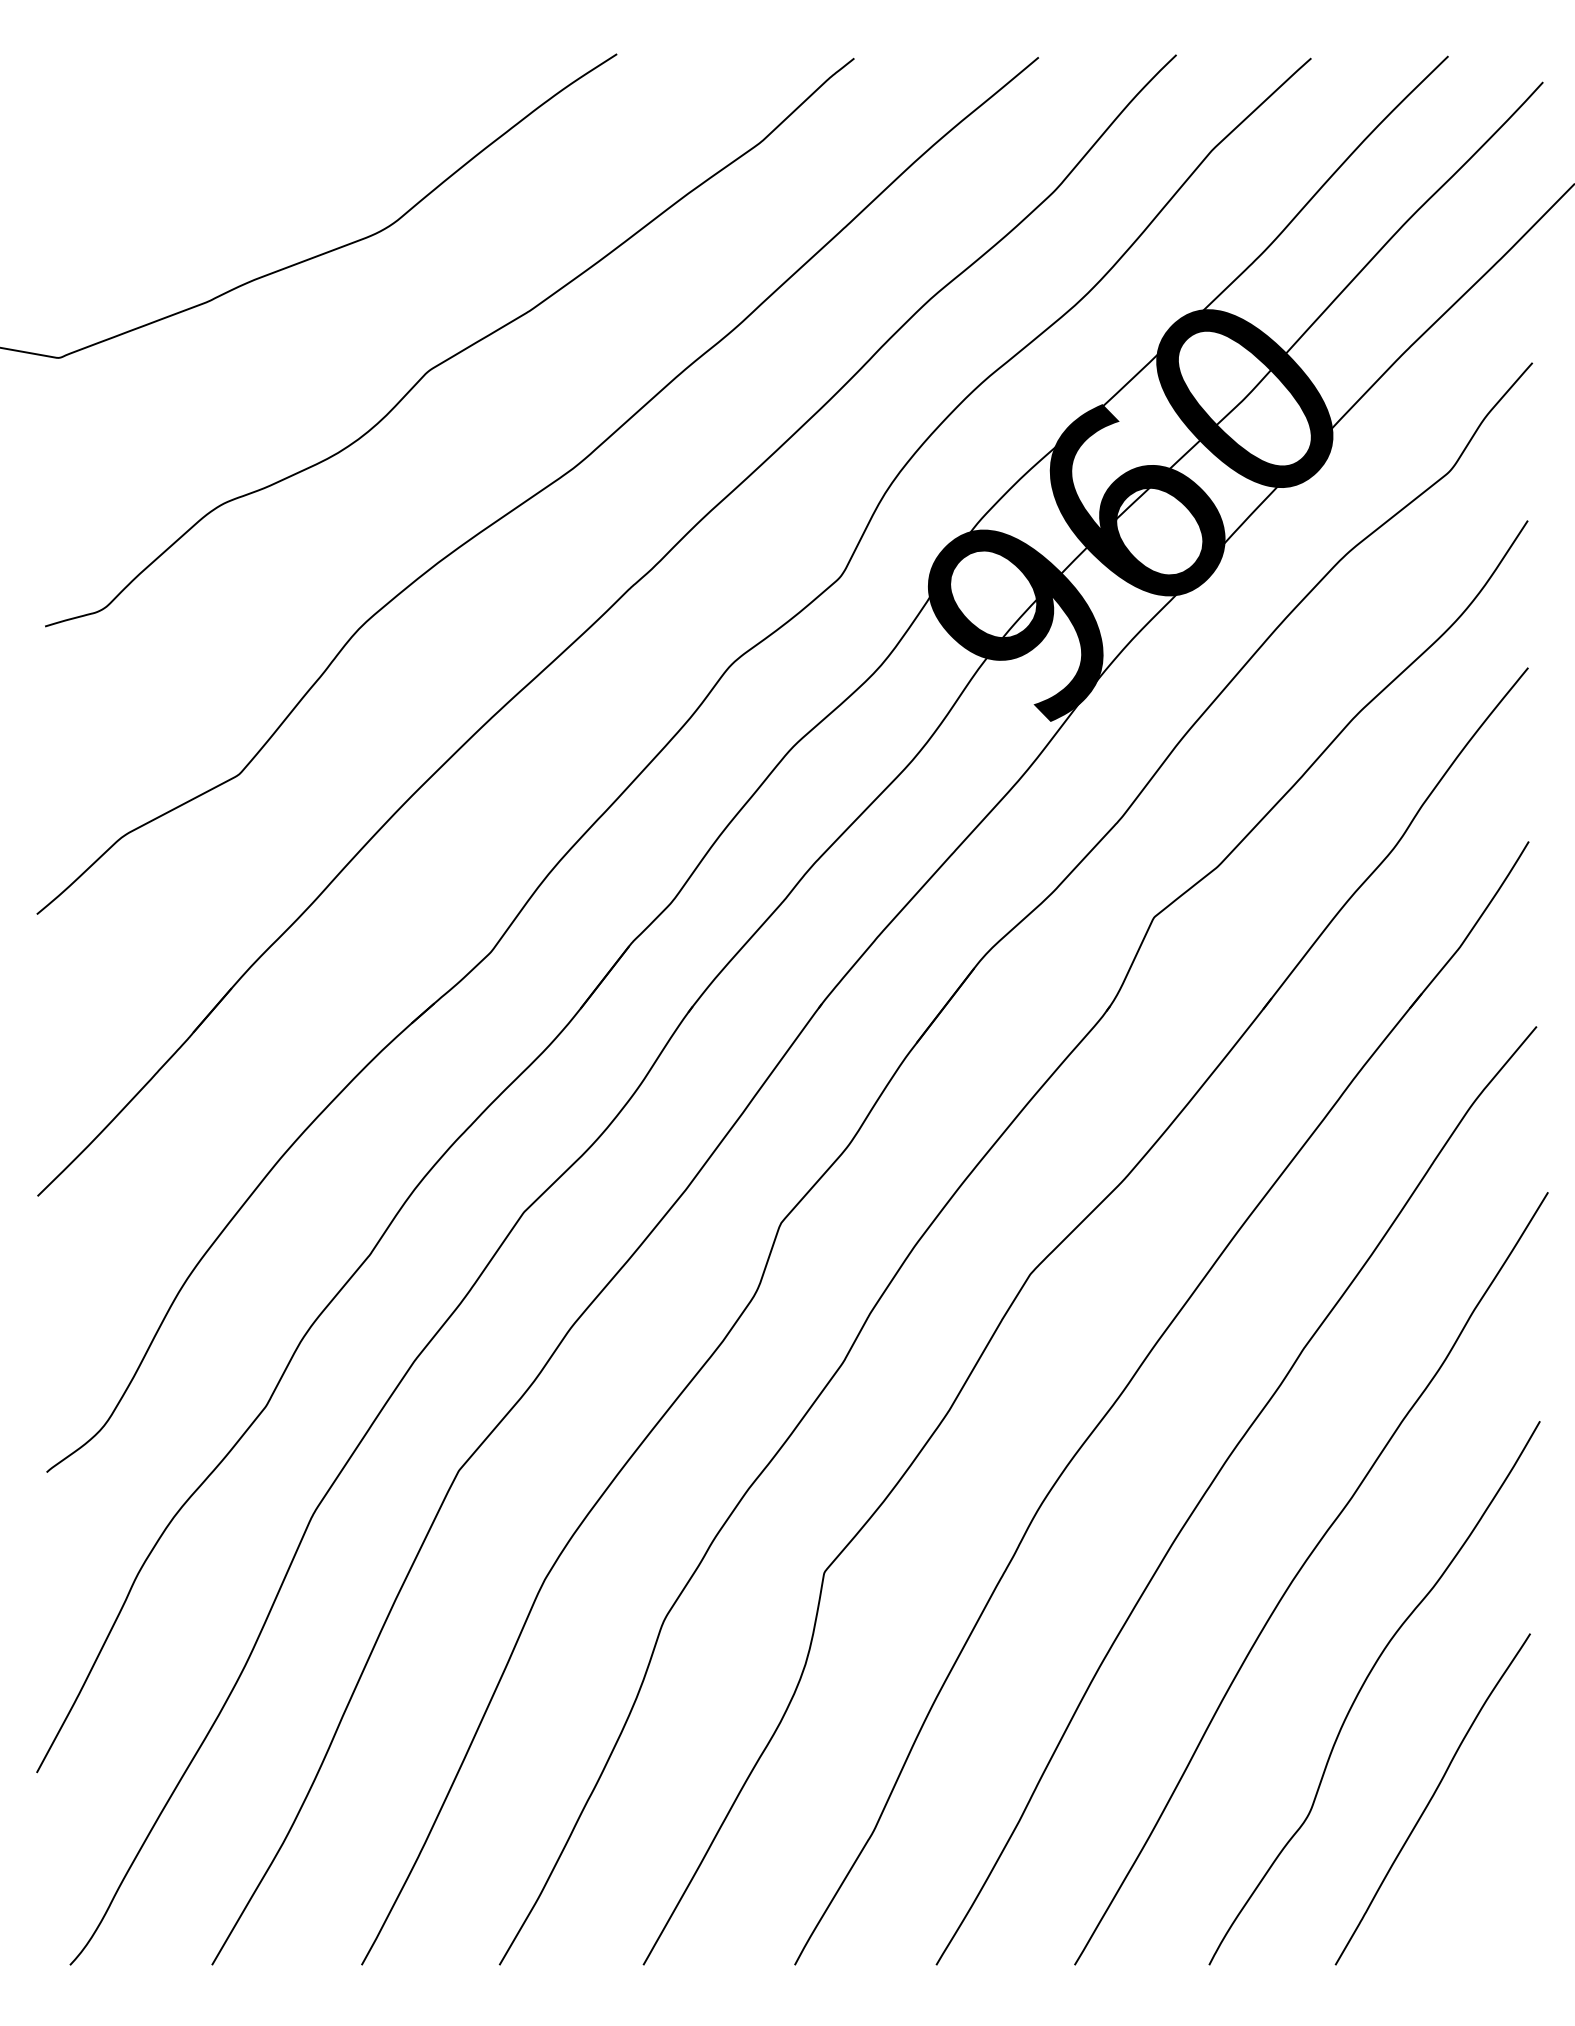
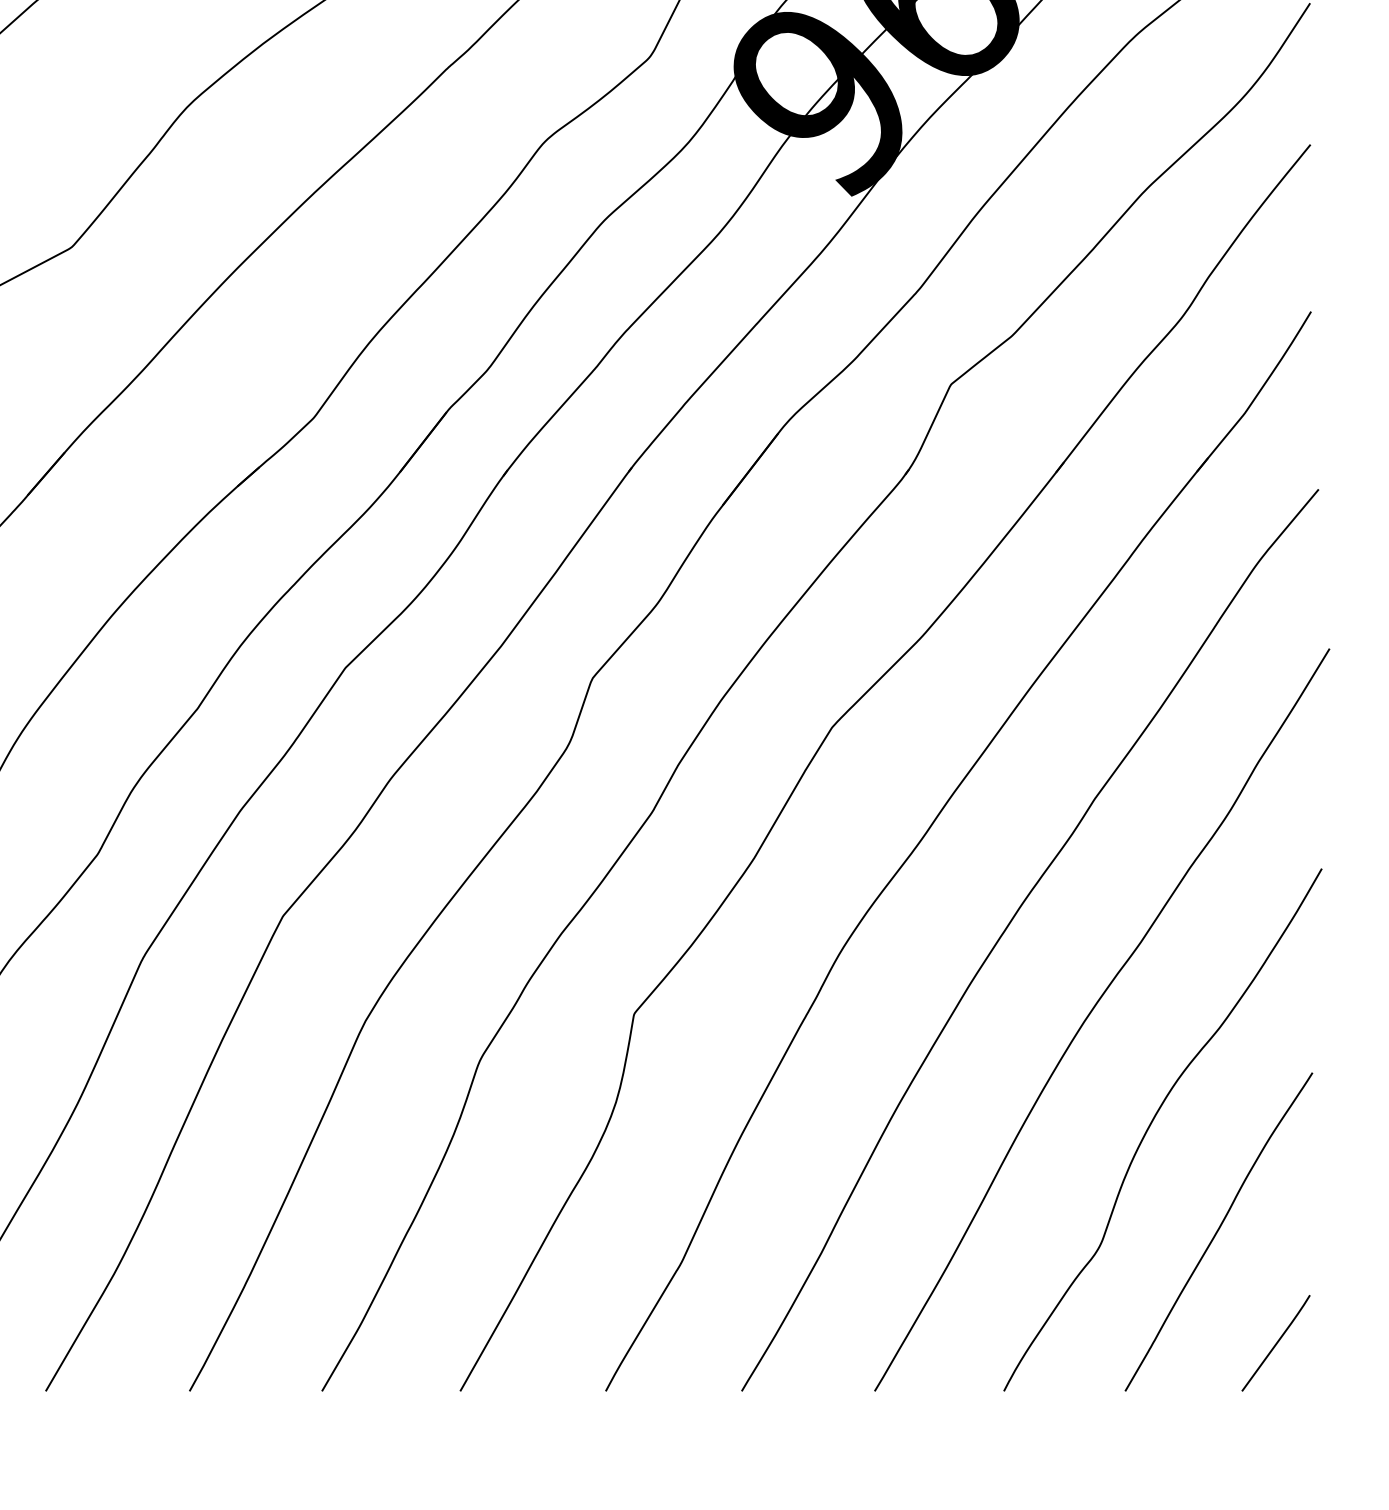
line: (1492, 1915) -> (1276, 1343), added

